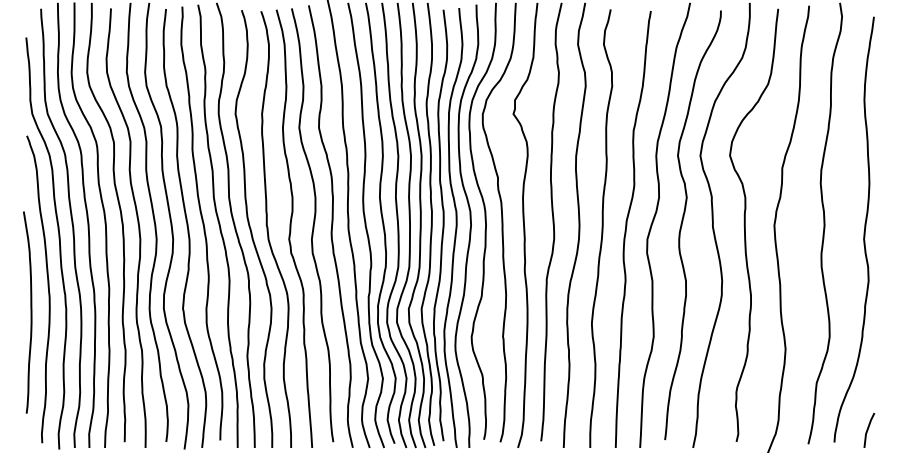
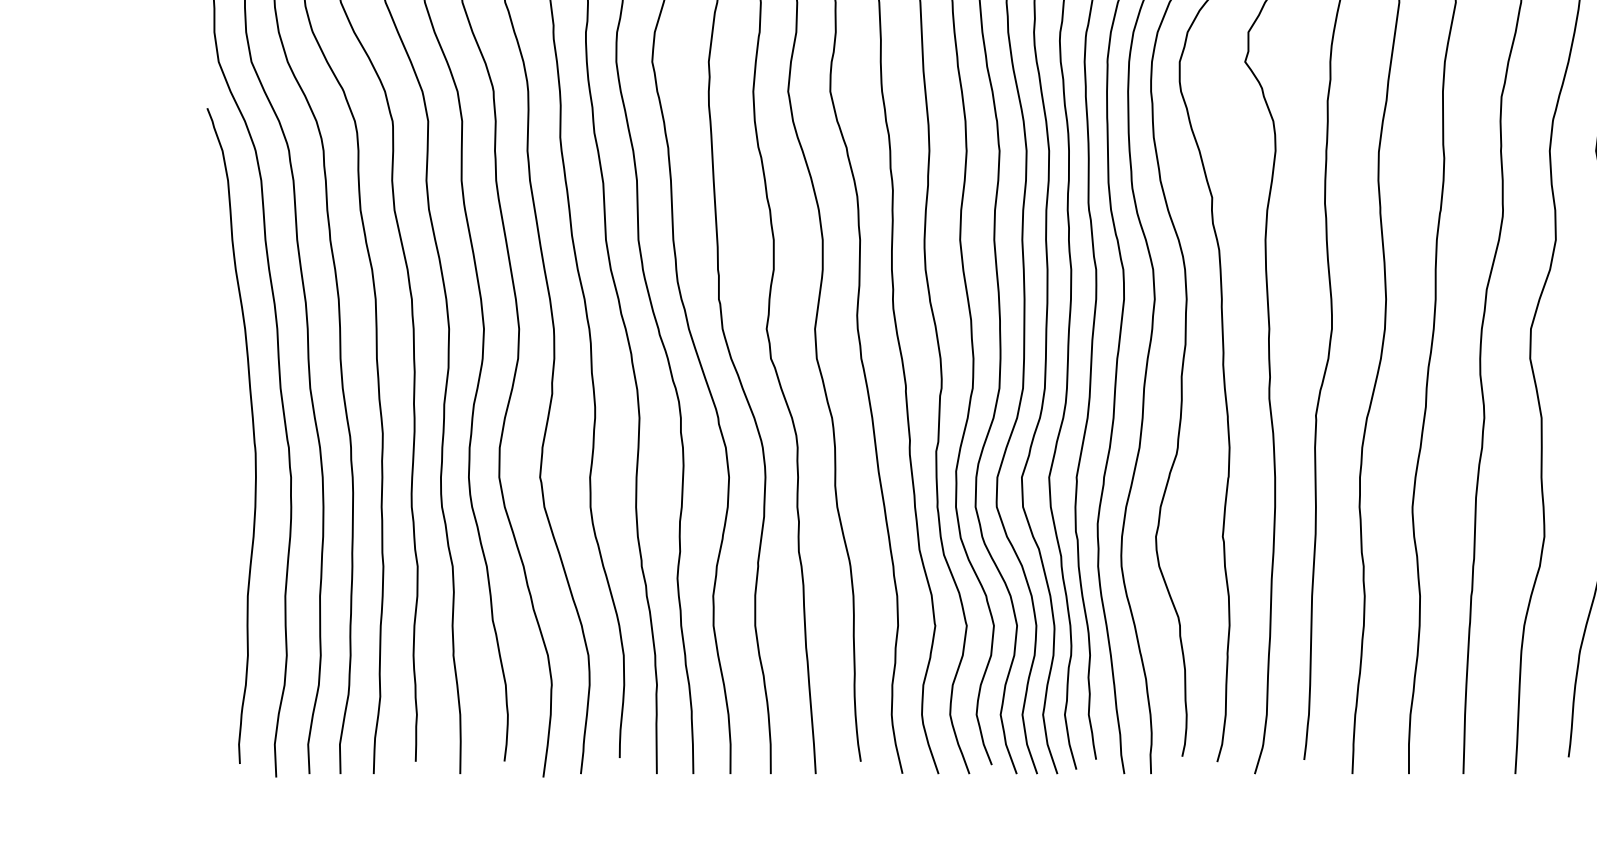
curve: (30, 312) -> (214, 485), removed

